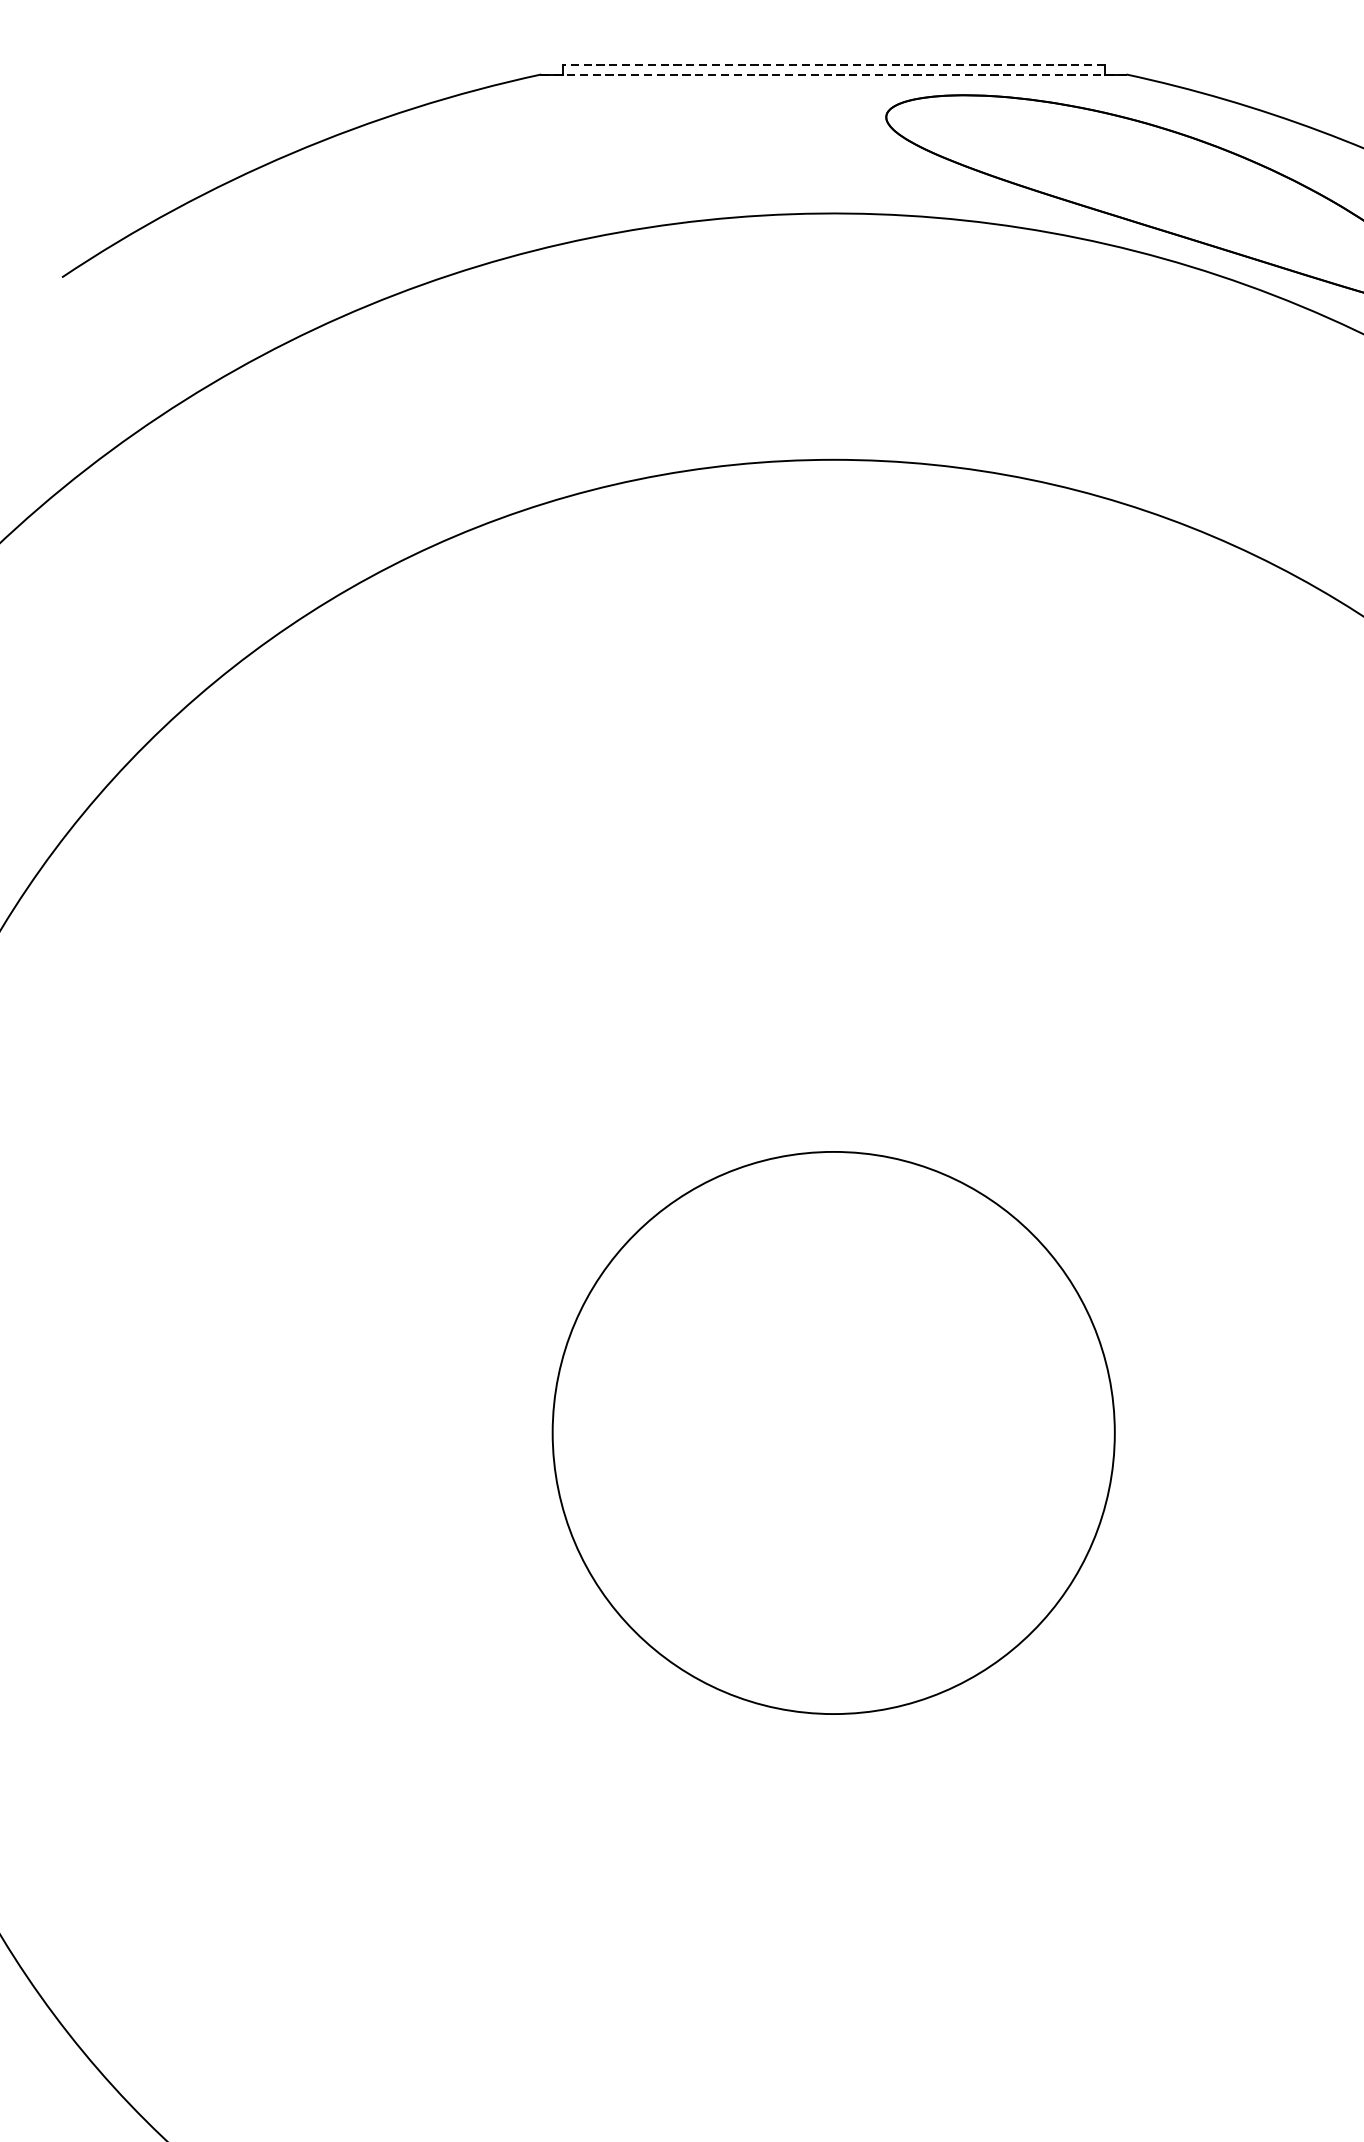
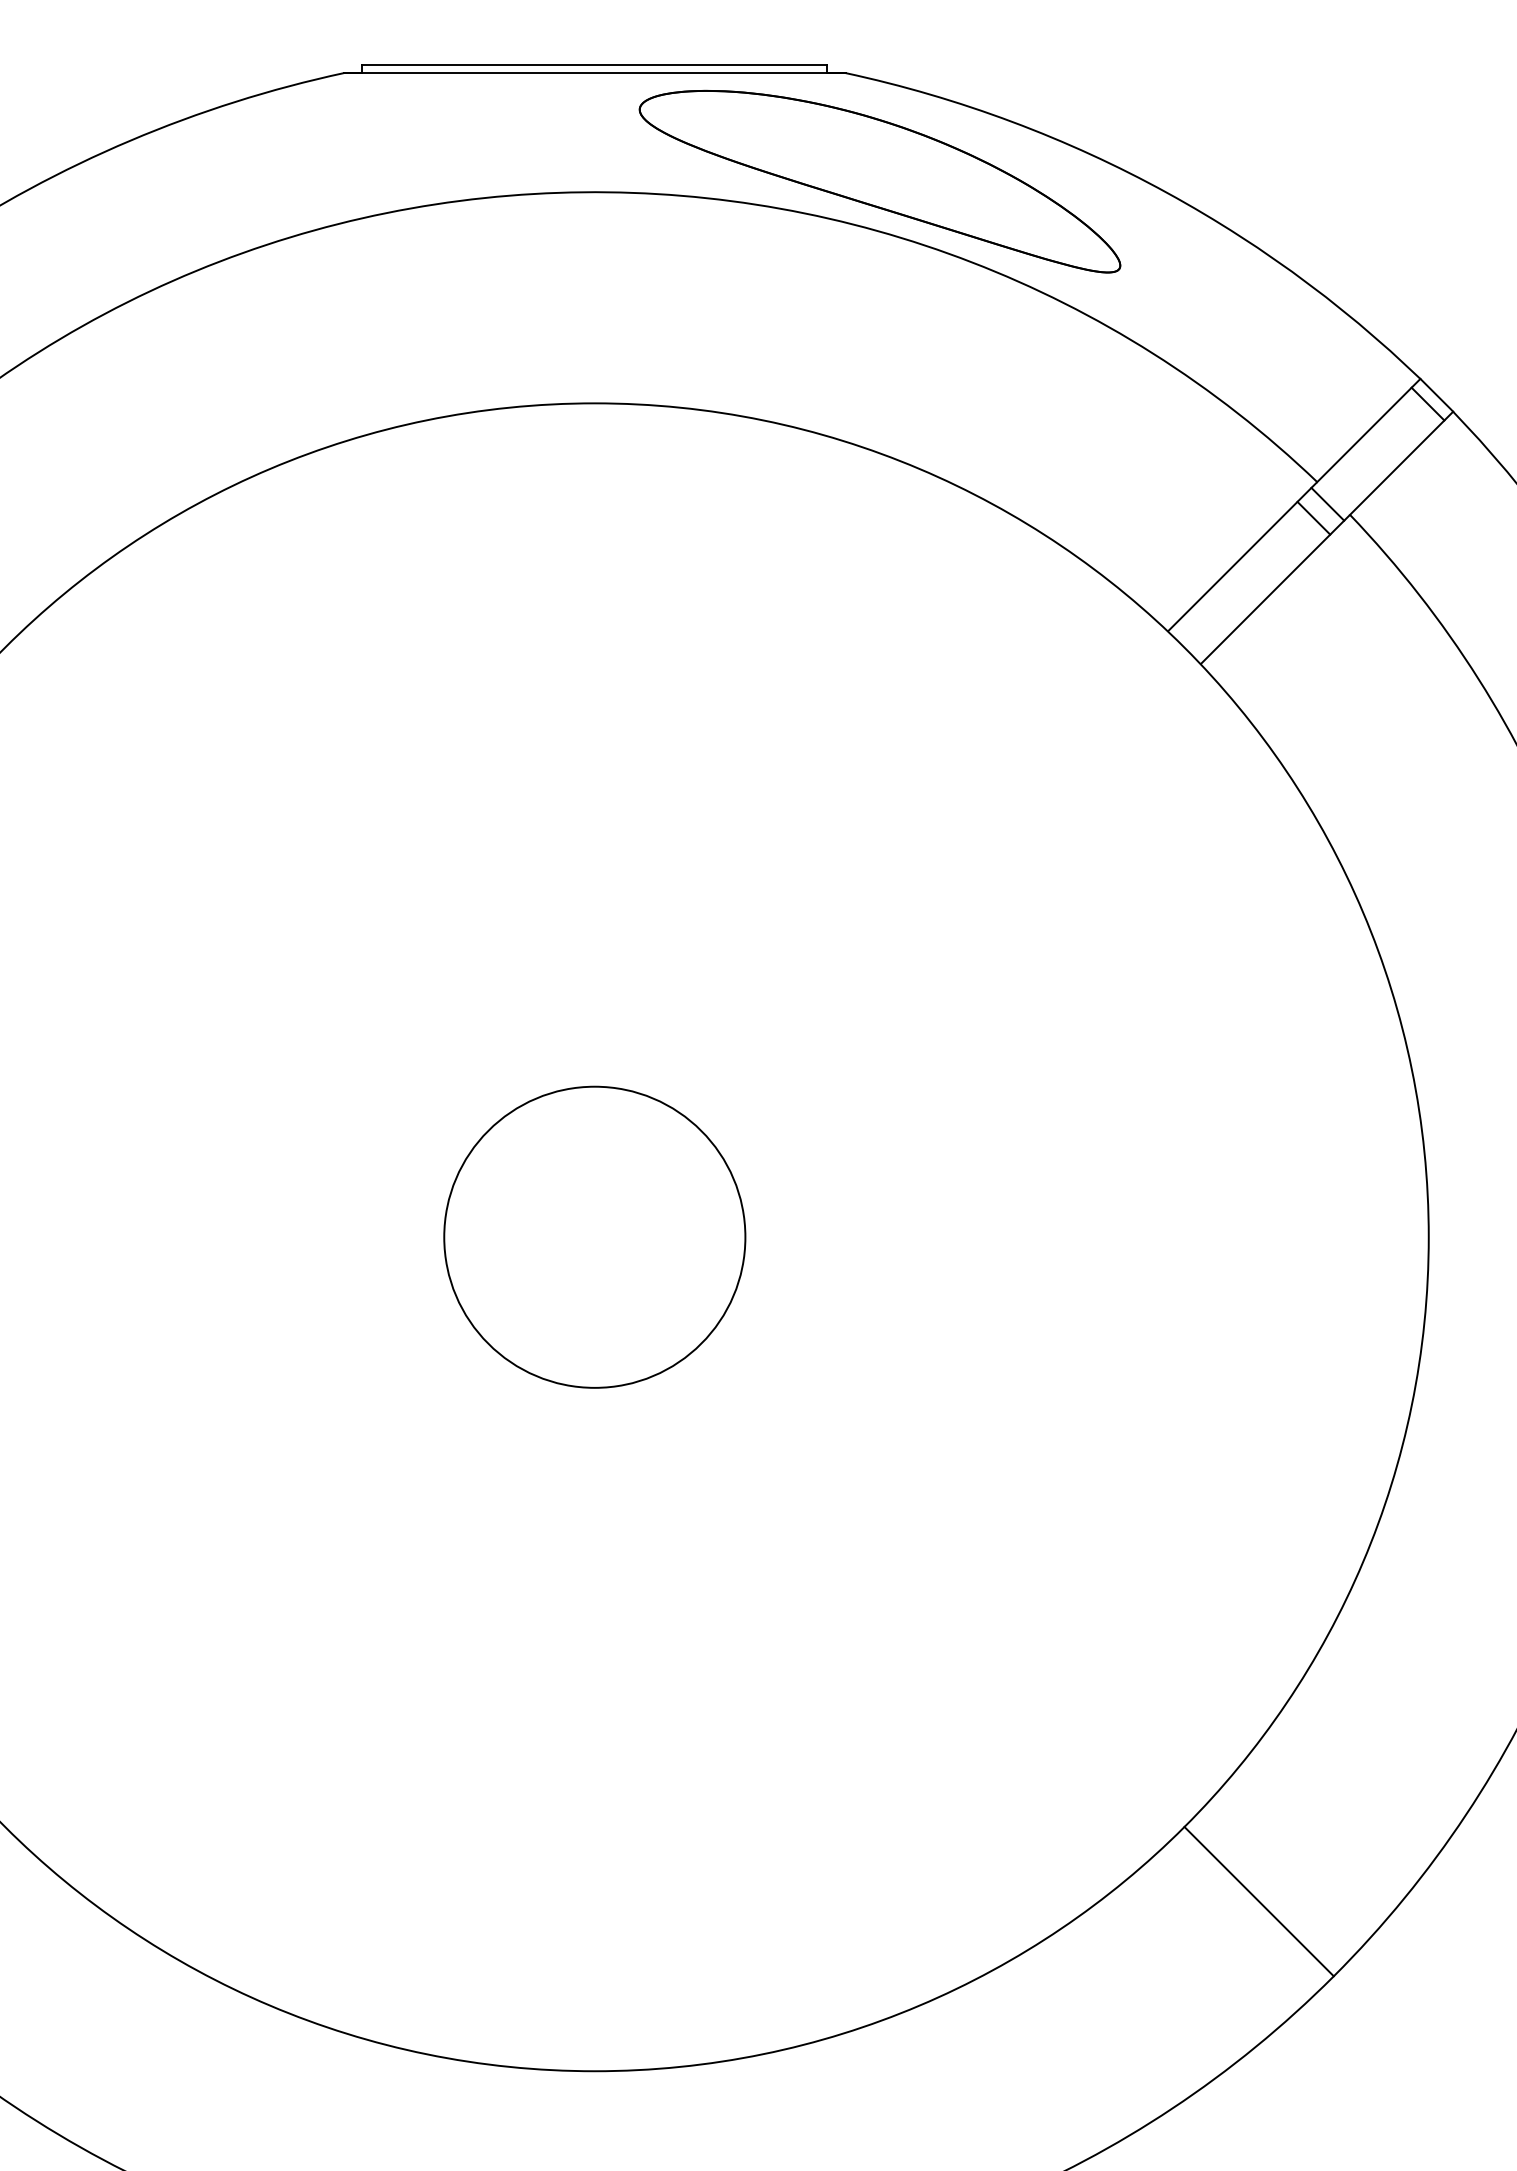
line: (833, 65) -> (594, 65), dashed -> solid
line: (833, 74) -> (594, 73), dashed -> solid
circle: (833, 1431) -> (594, 1236), size x0.62

